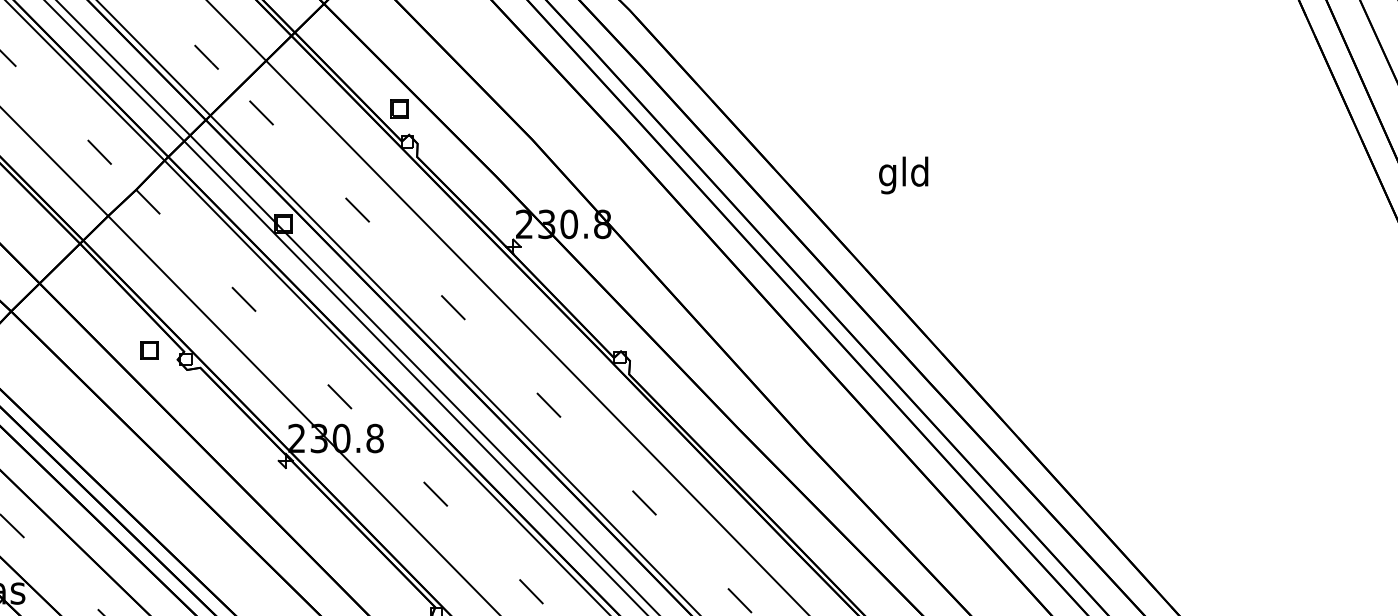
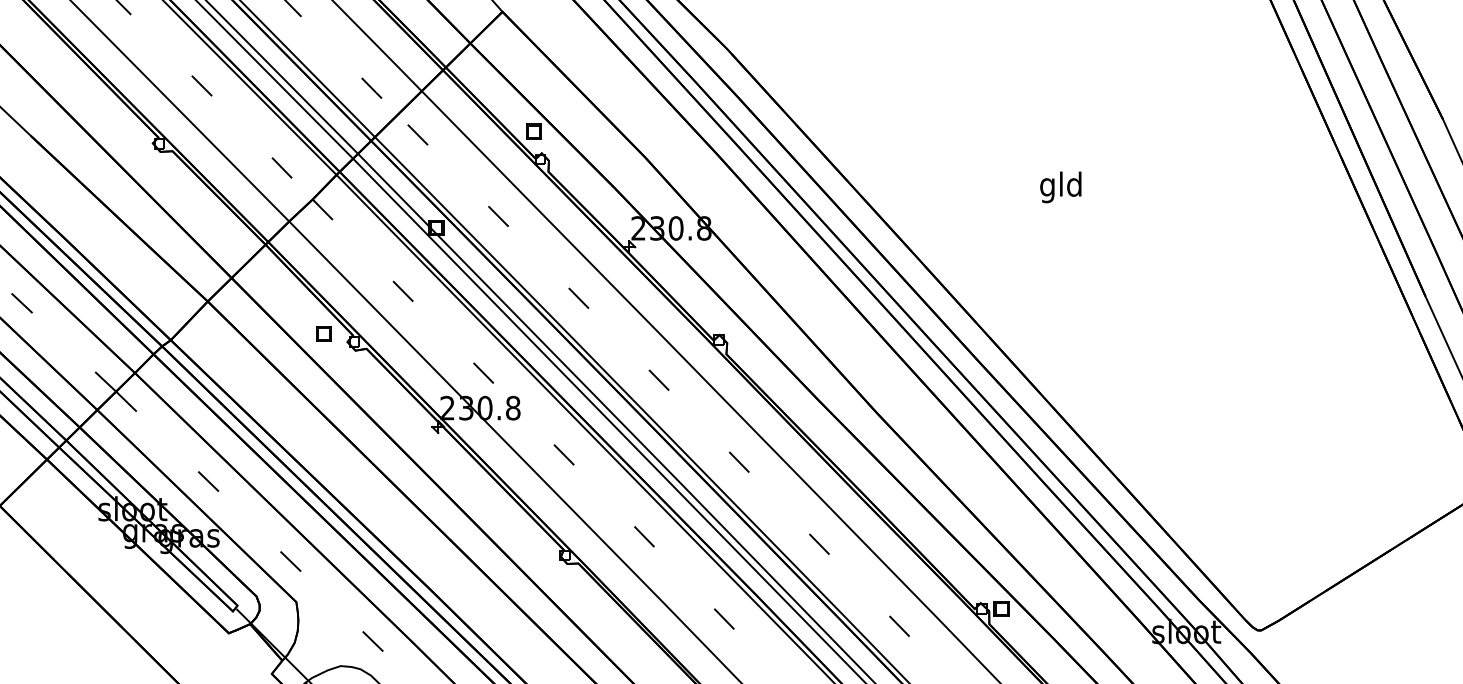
text: (903, 175) -> (1060, 187), moved

